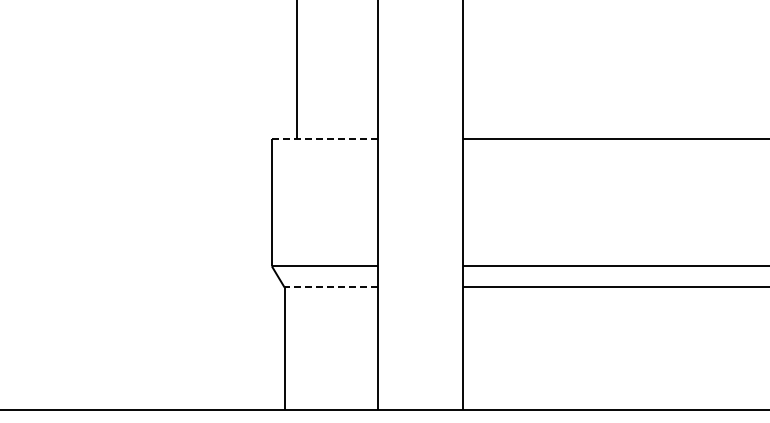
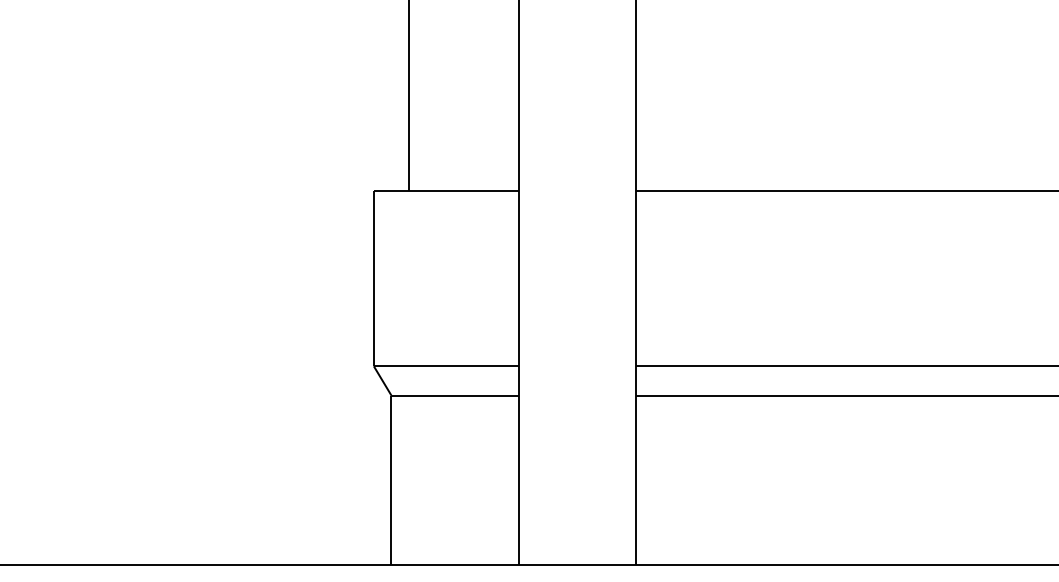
line: (324, 138) -> (446, 190), dashed -> solid
line: (330, 287) -> (454, 395), dashed -> solid

